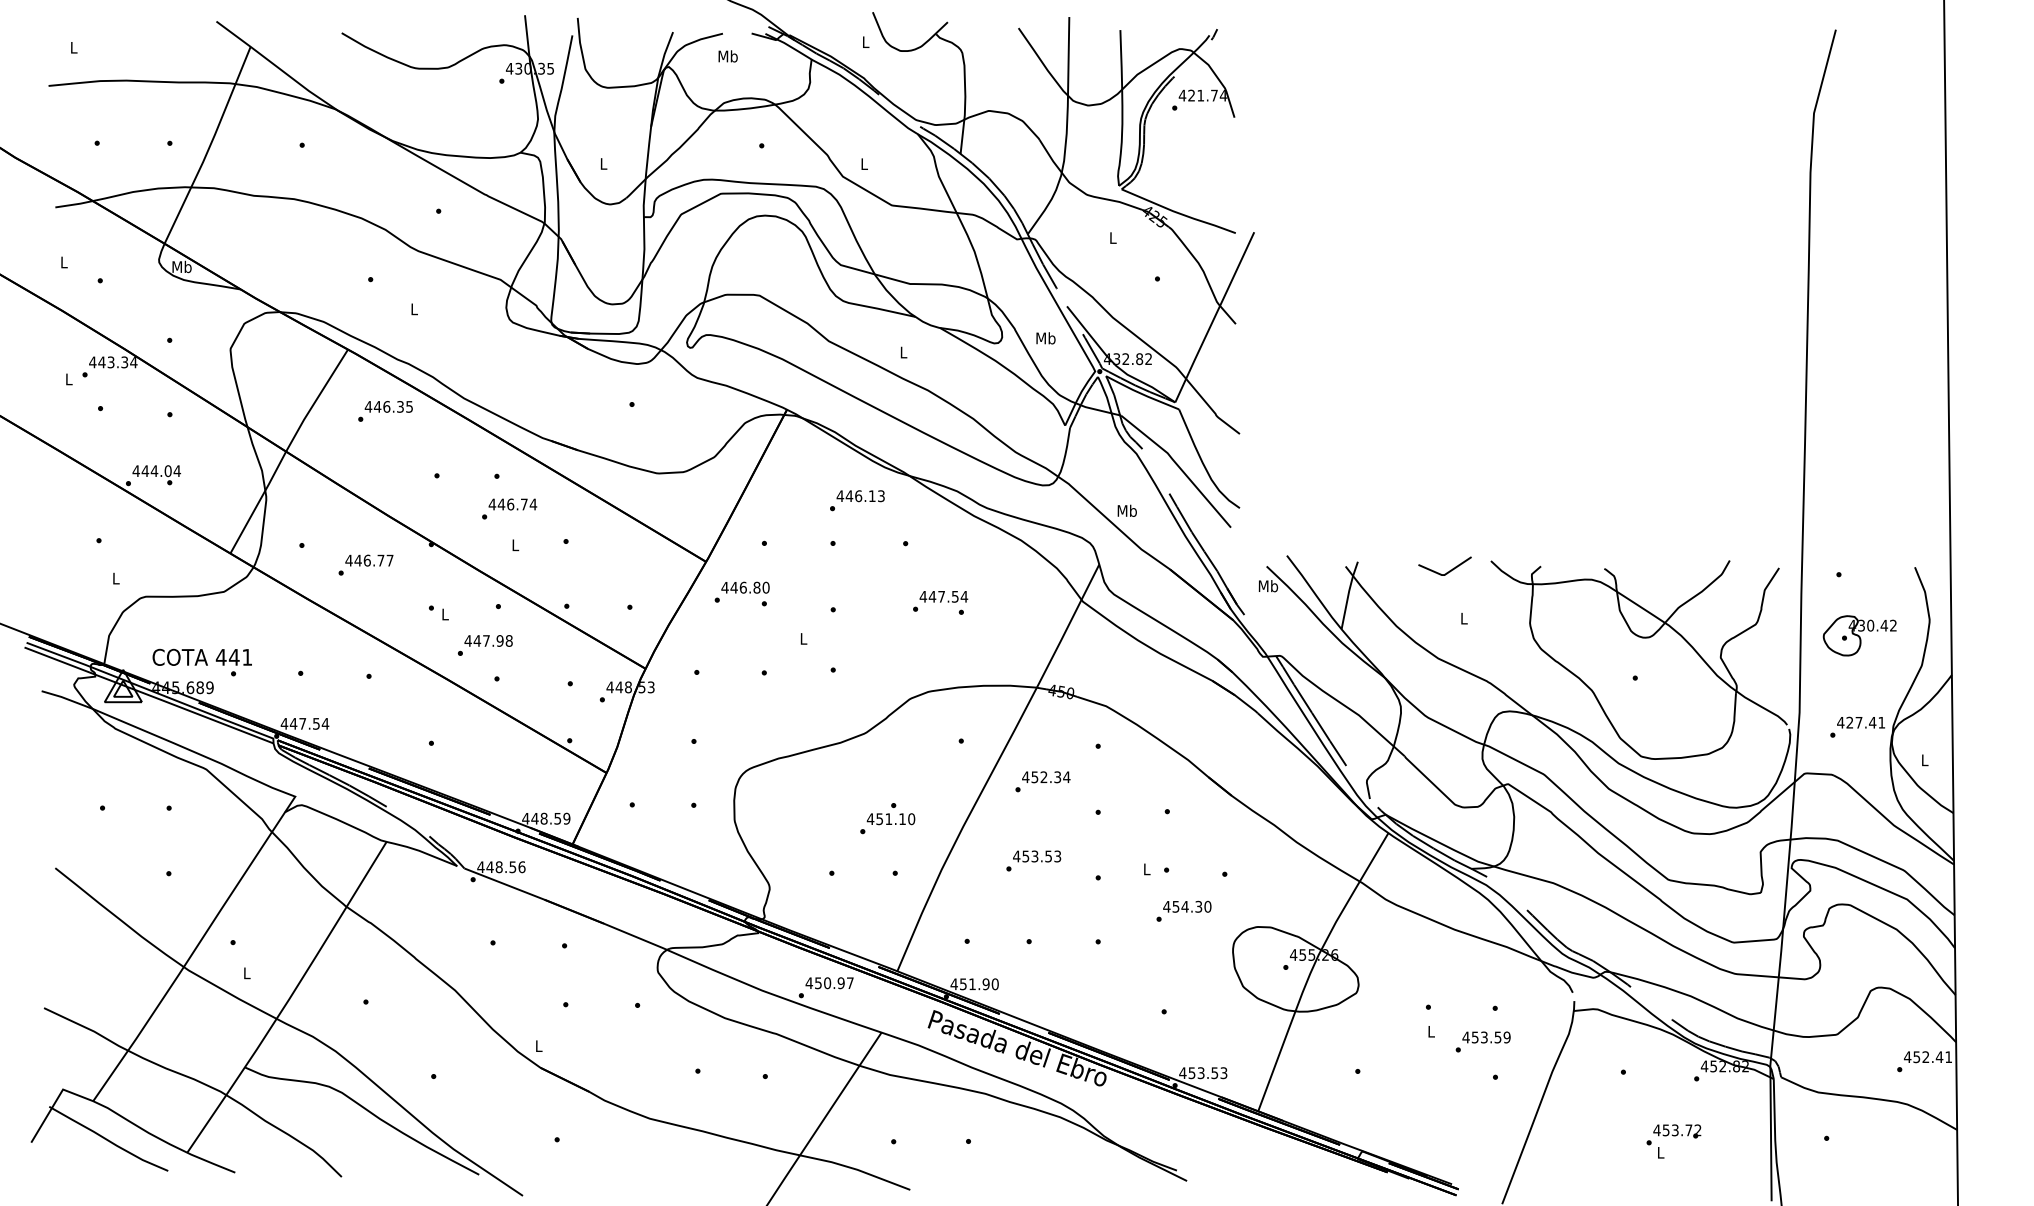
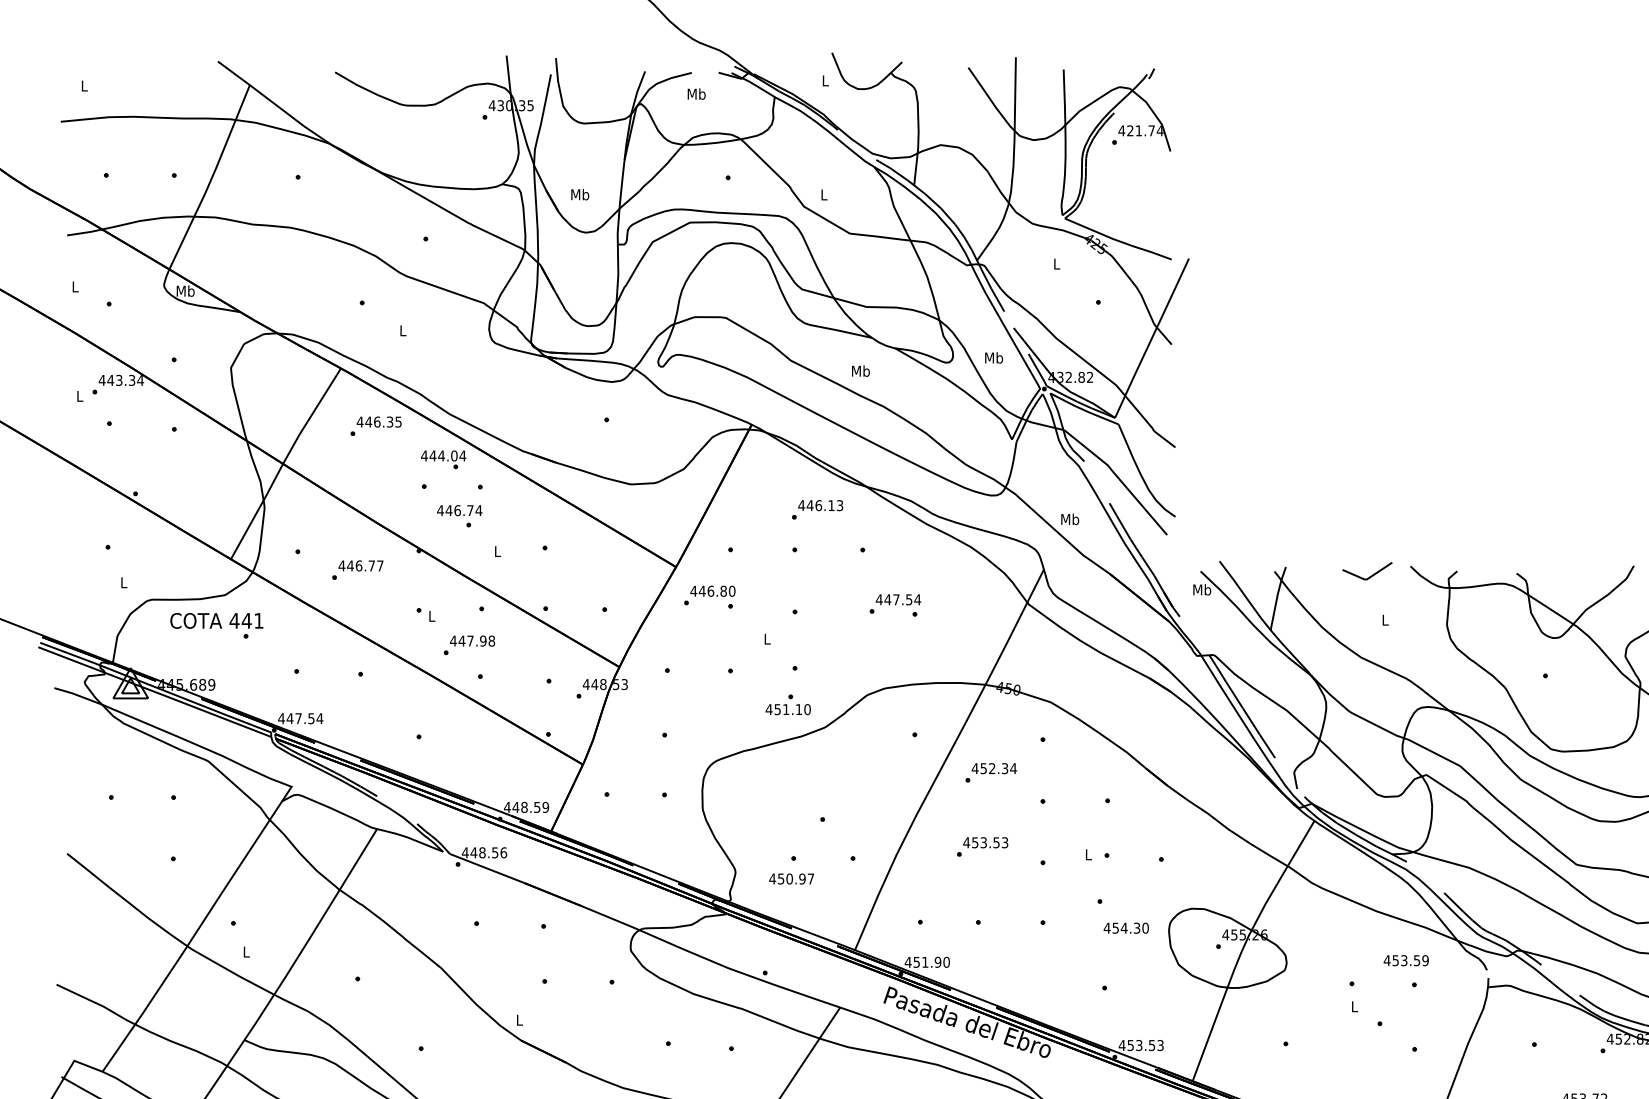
text: (603, 163) -> (580, 194), L -> Mb
text: (903, 352) -> (860, 371), L -> Mb
text: (156, 475) -> (443, 460), moved
text: (512, 504) -> (459, 510), moved
text: (201, 662) -> (216, 625), moved
text: (890, 814) -> (787, 705), moved
text: (1187, 906) -> (1126, 927), moved
text: (829, 983) -> (791, 879), moved
text: (1486, 1037) -> (1406, 960), moved

